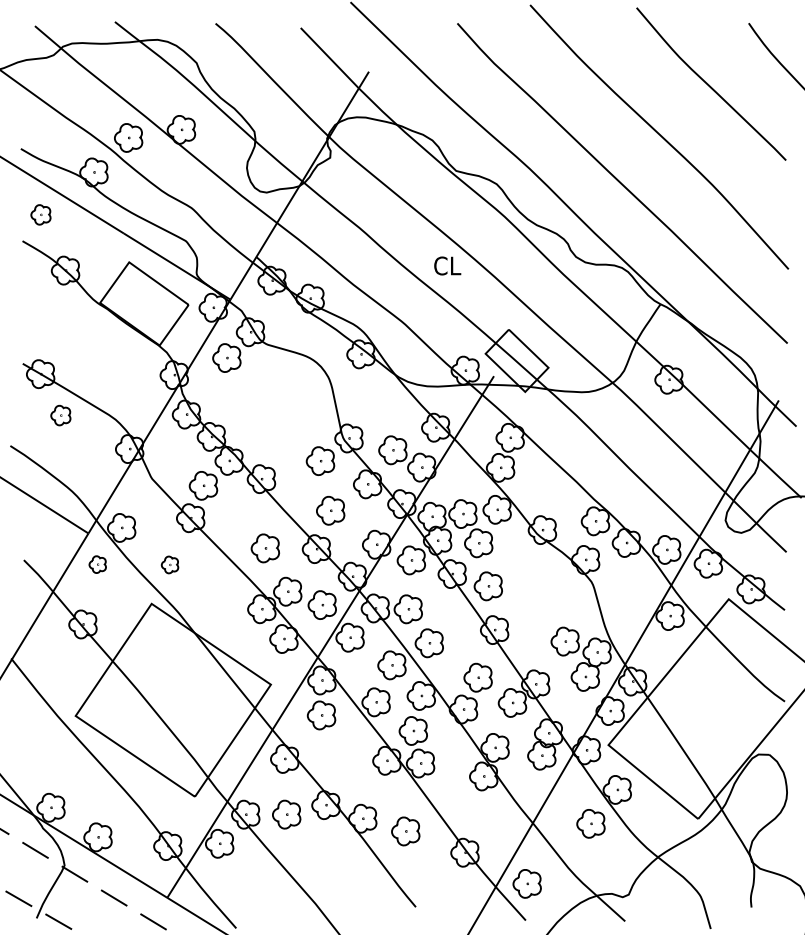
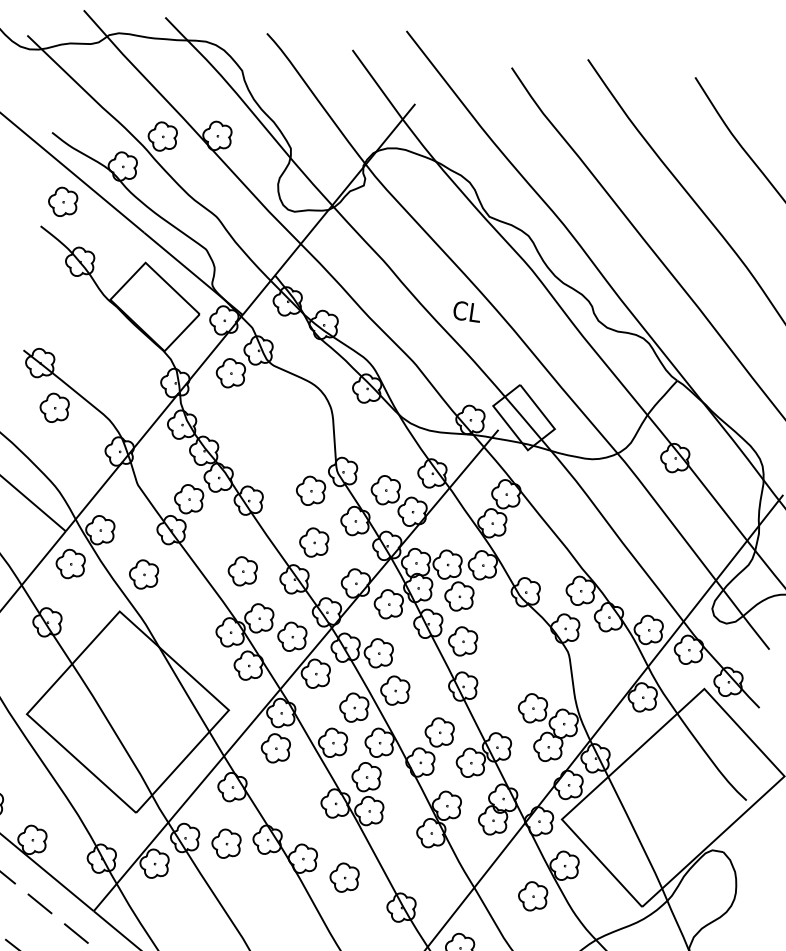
part: (40, 214) -> (62, 201), size x1.43
part: (60, 415) -> (54, 407), size x1.43
part: (97, 564) -> (70, 564), size x1.67
part: (169, 564) -> (143, 574), size x1.67

